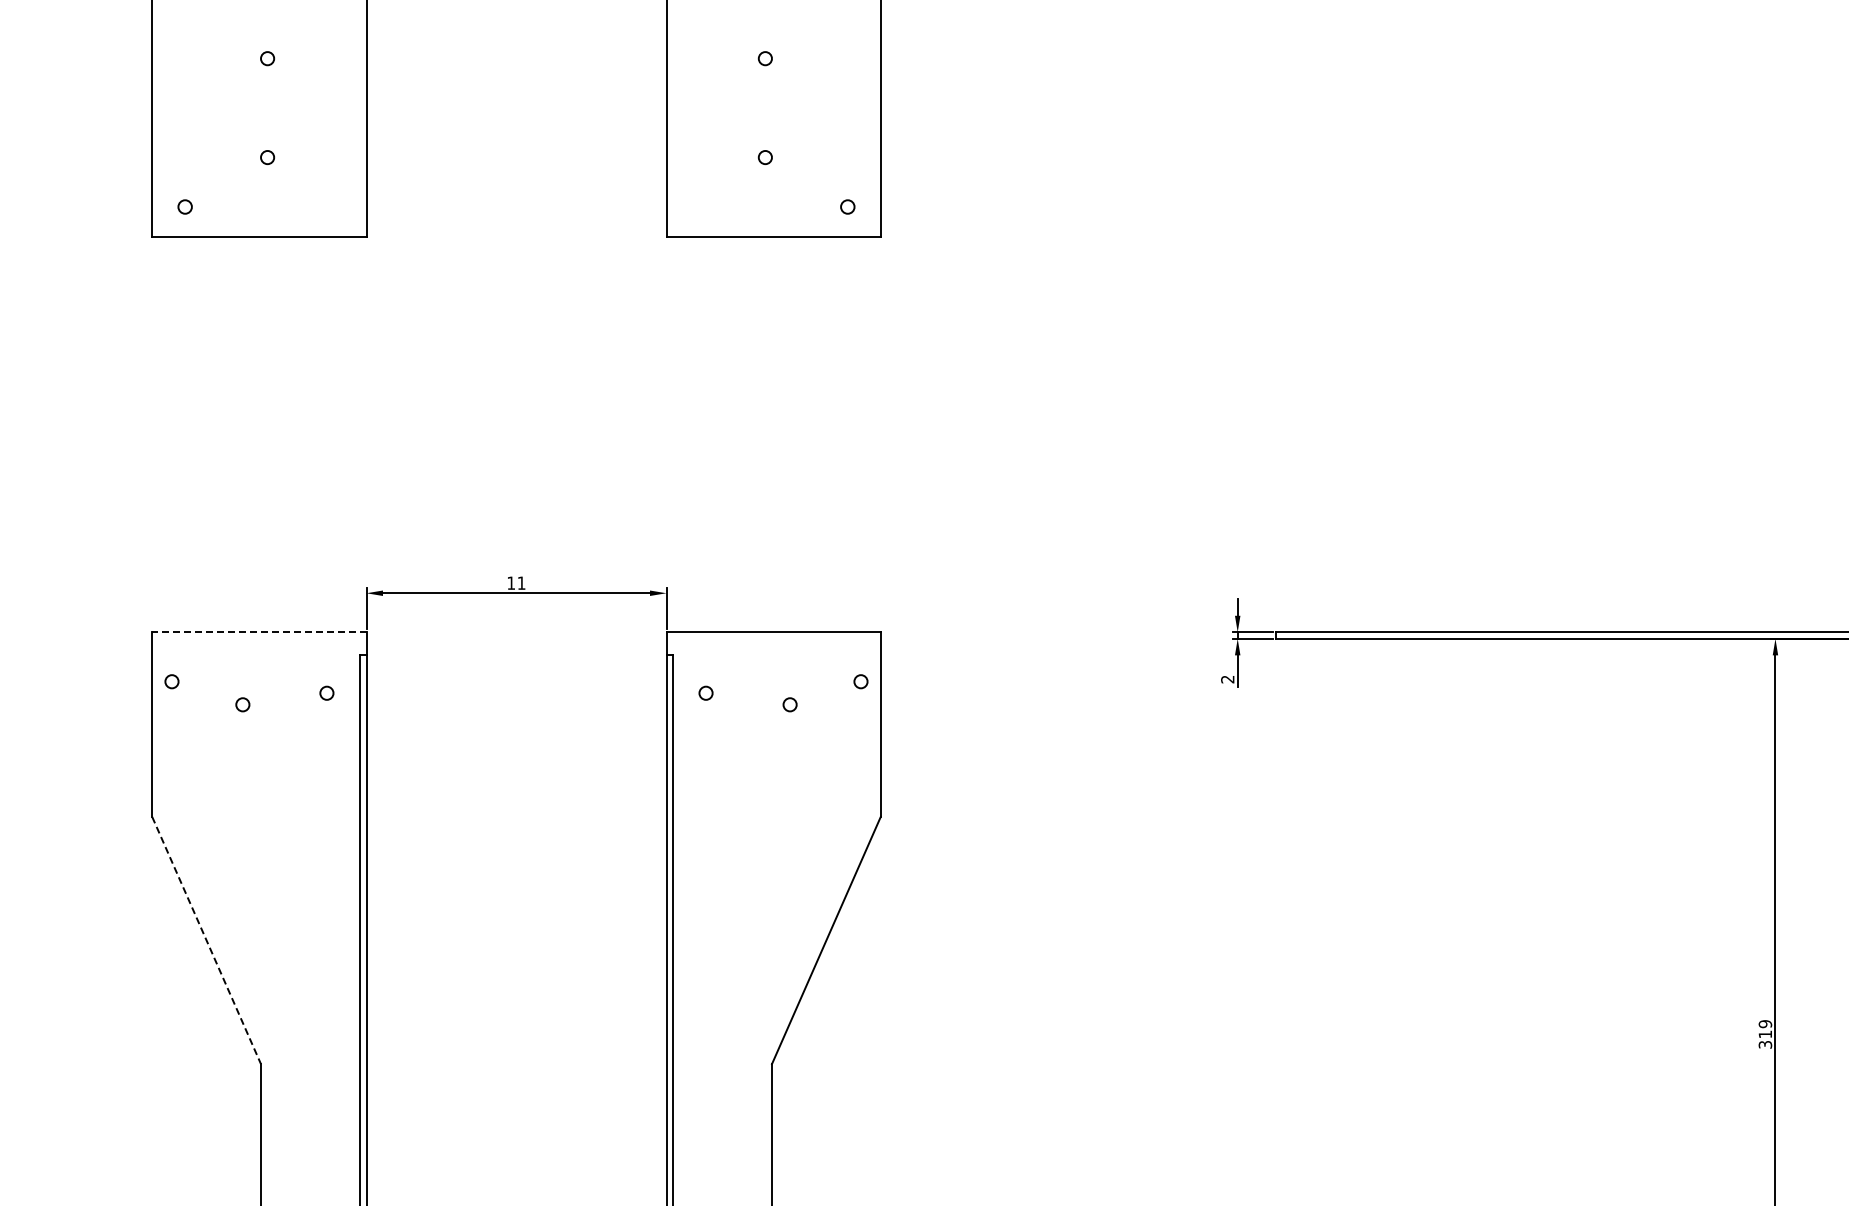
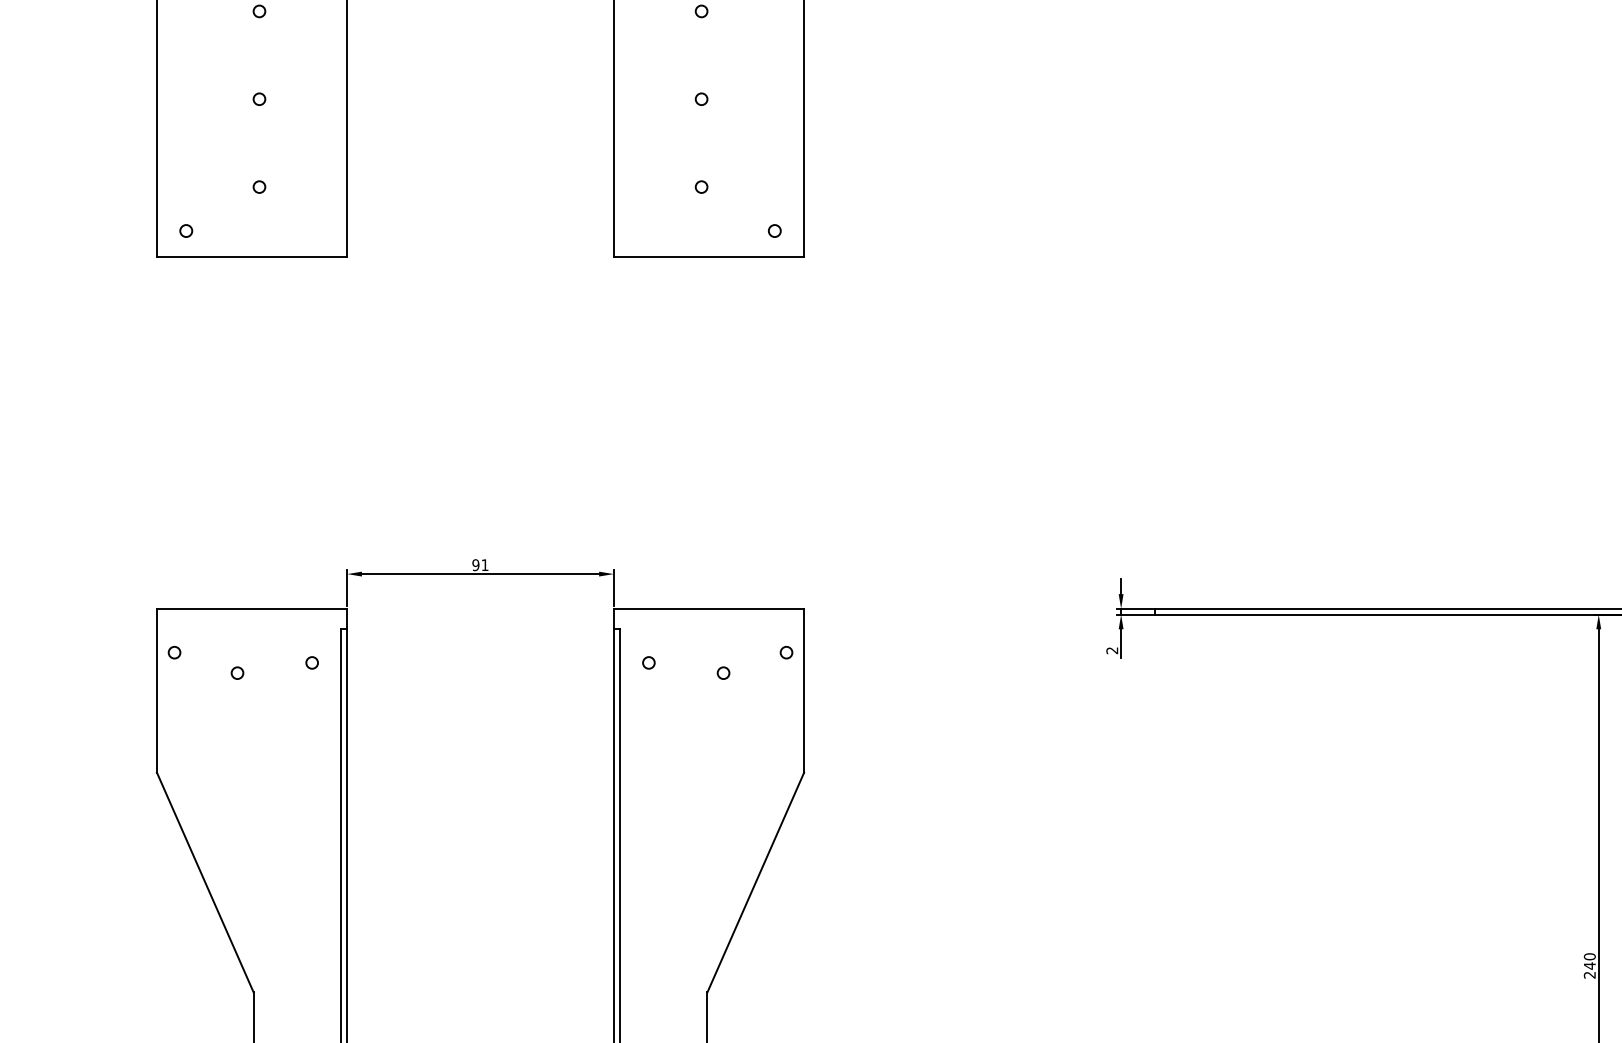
text: (511, 582) -> (476, 564), 11 -> 91
line: (258, 632) -> (251, 608), dashed -> solid
line: (206, 940) -> (205, 882), dashed -> solid
text: (1765, 1034) -> (1589, 966), 319 -> 240

